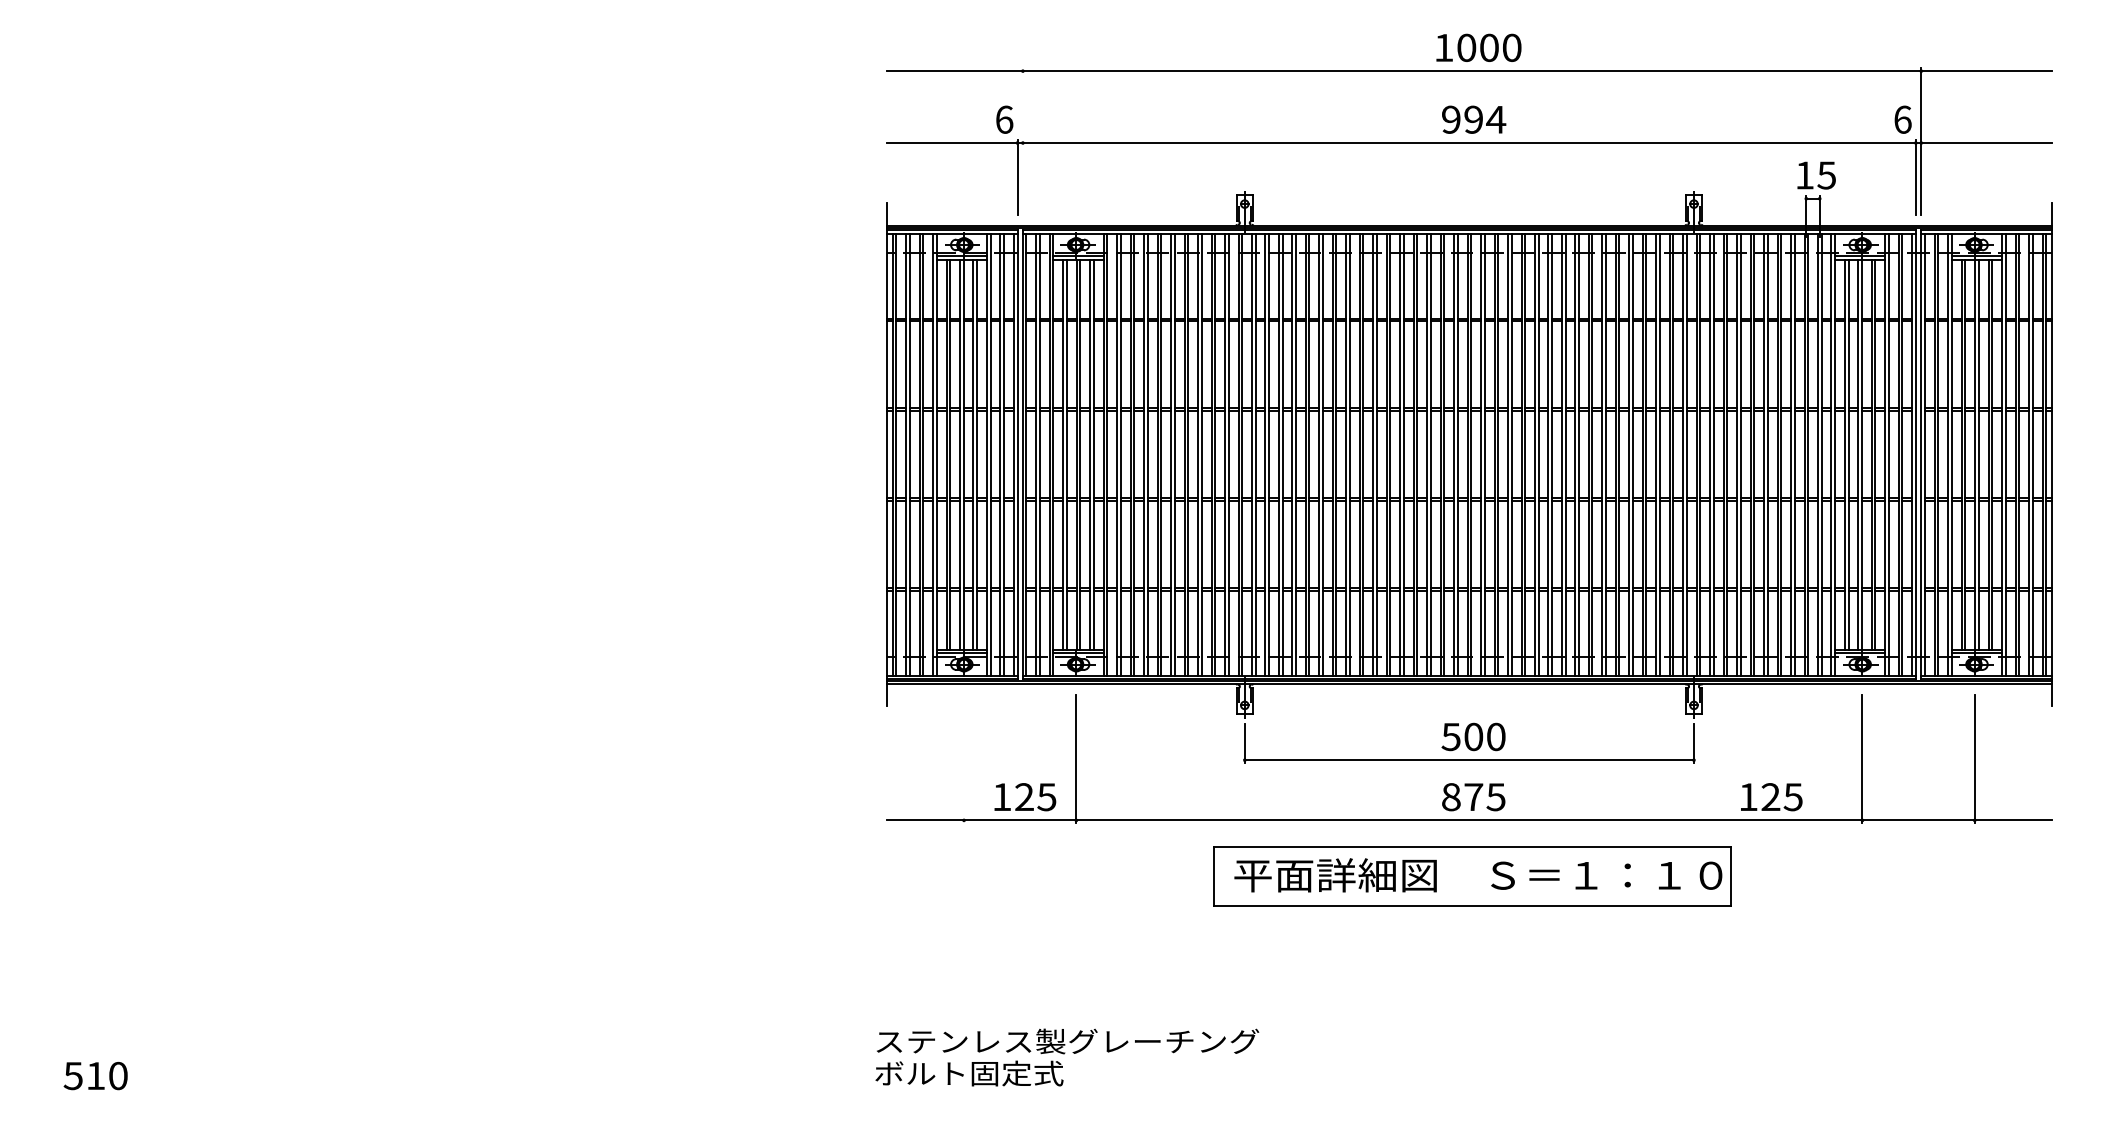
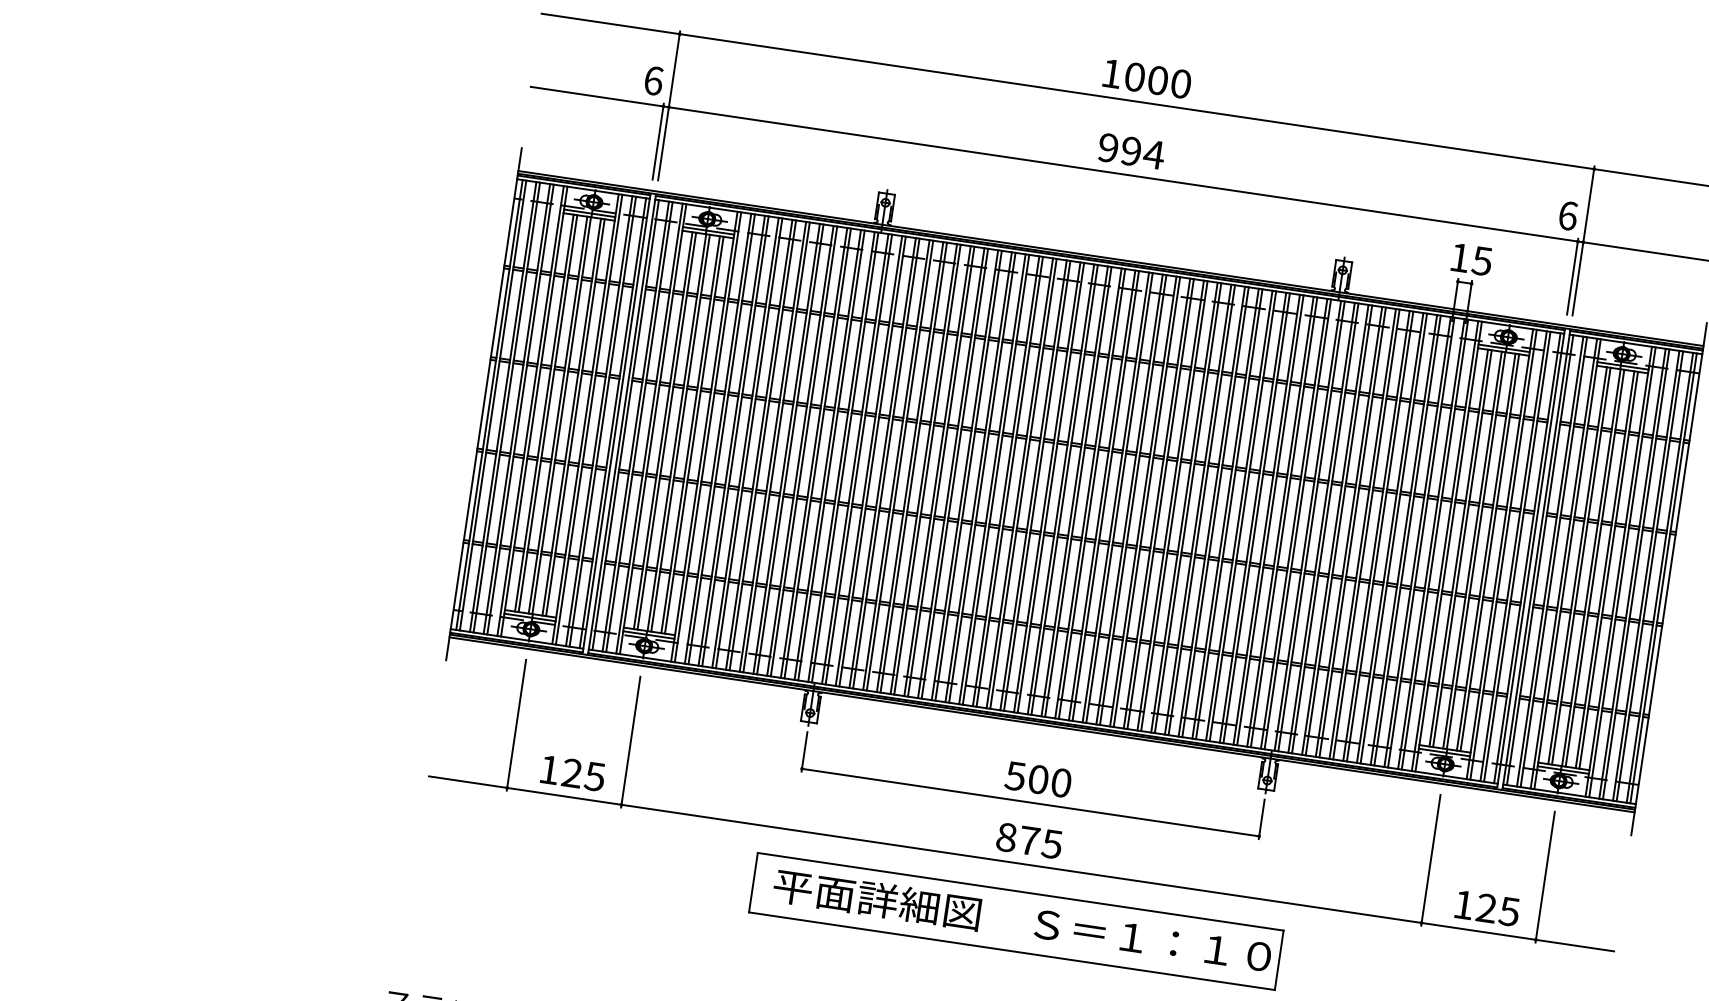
line: (1022, 141) -> (668, 105), added
line: (964, 758) -> (516, 724), added
text: (1771, 797) -> (1487, 908), moved

